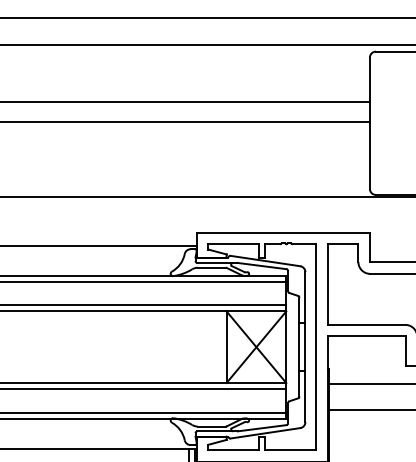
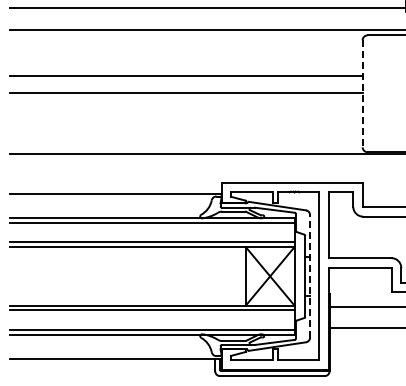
line: (369, 122) -> (362, 93), solid -> dashed
line: (305, 346) -> (310, 275), solid -> dashed

